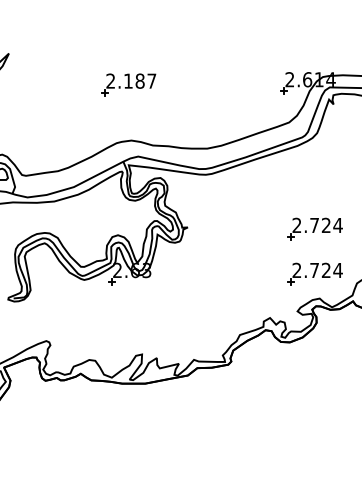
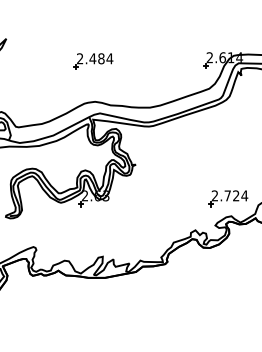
text: (139, 80) -> (100, 58), 2.187 -> 2.484
part: (314, 228) -> (227, 165), removed

